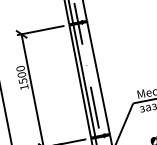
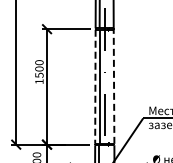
line: (98, 77) -> (114, 86), solid -> dashed
line: (80, 82) -> (95, 87), solid -> dashed

